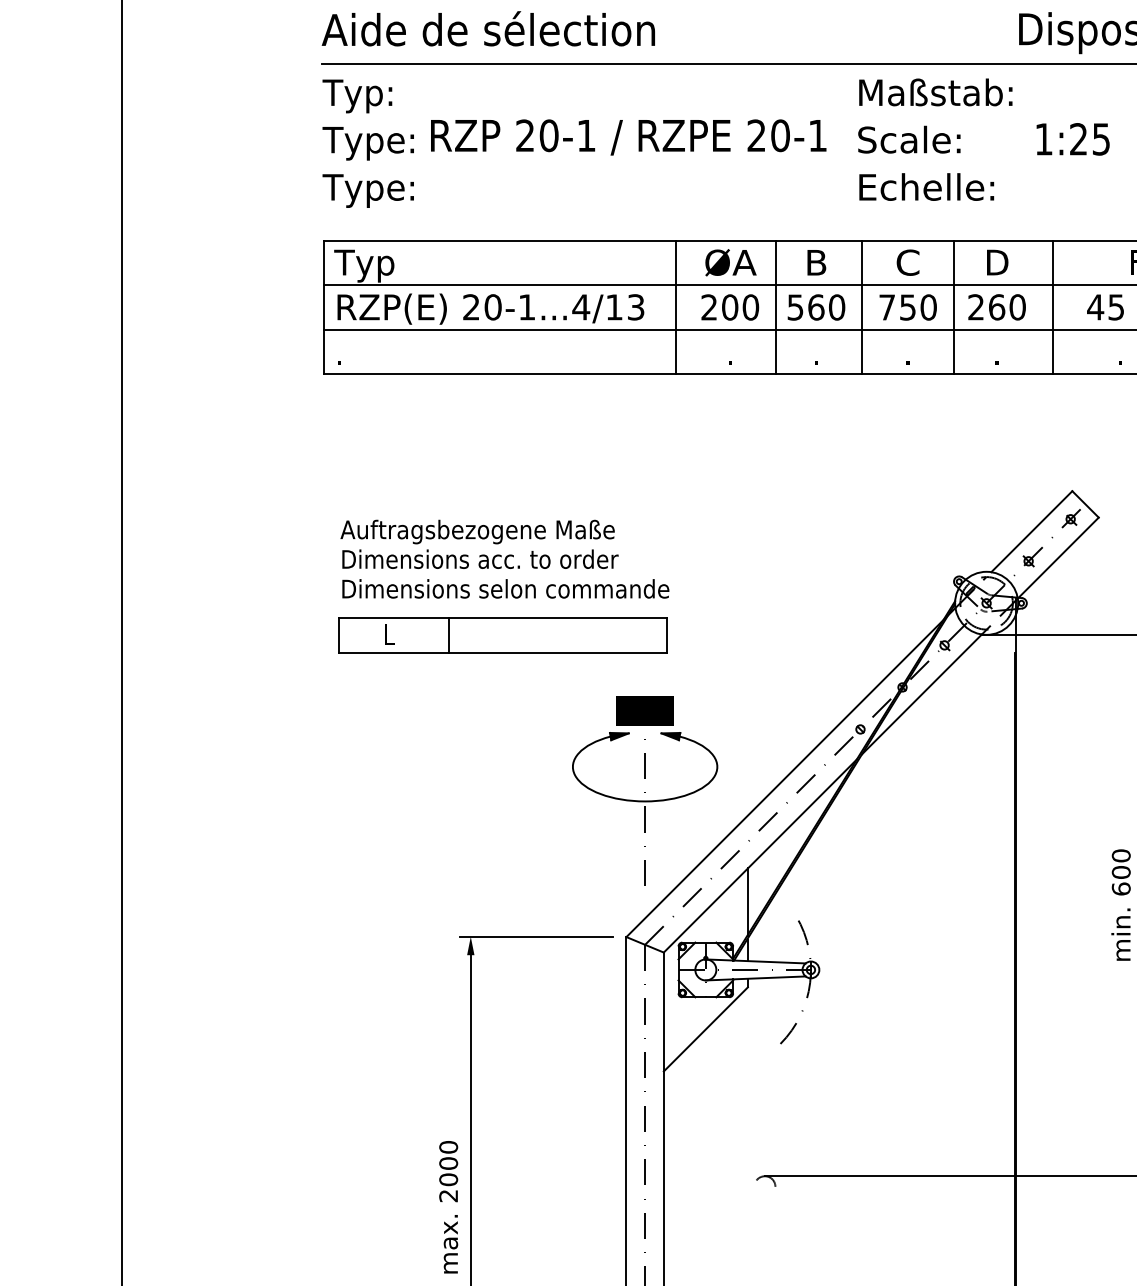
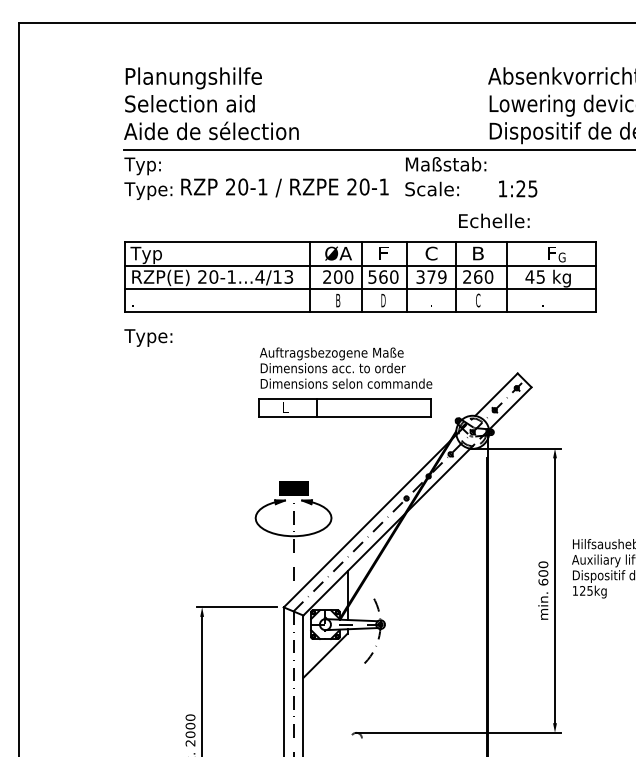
text: (927, 186) -> (494, 220), moved
text: (368, 190) -> (148, 337), moved
text: (816, 262) -> (383, 253), B -> F
text: (997, 262) -> (478, 253), D -> B
text: (907, 306) -> (431, 276), 750 -> 379
text: (730, 352) -> (338, 300), . -> B
text: (816, 352) -> (383, 300), . -> D
text: (997, 352) -> (478, 300), . -> C
part: (503, 586) -> (345, 382), moved

